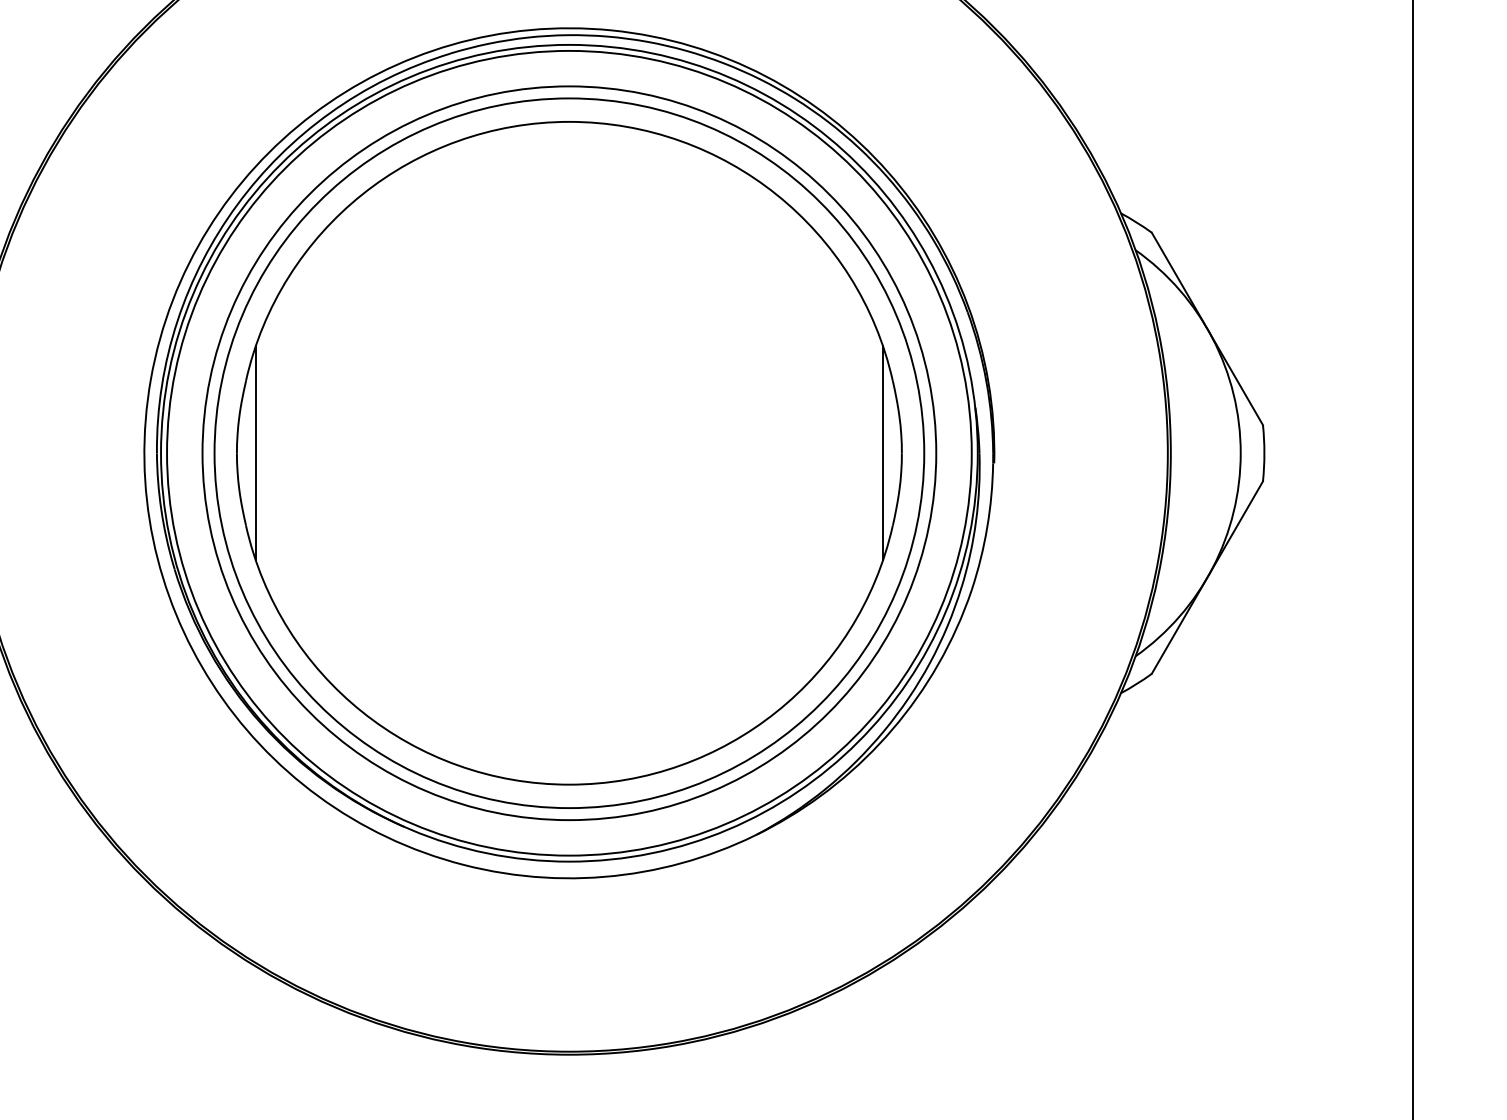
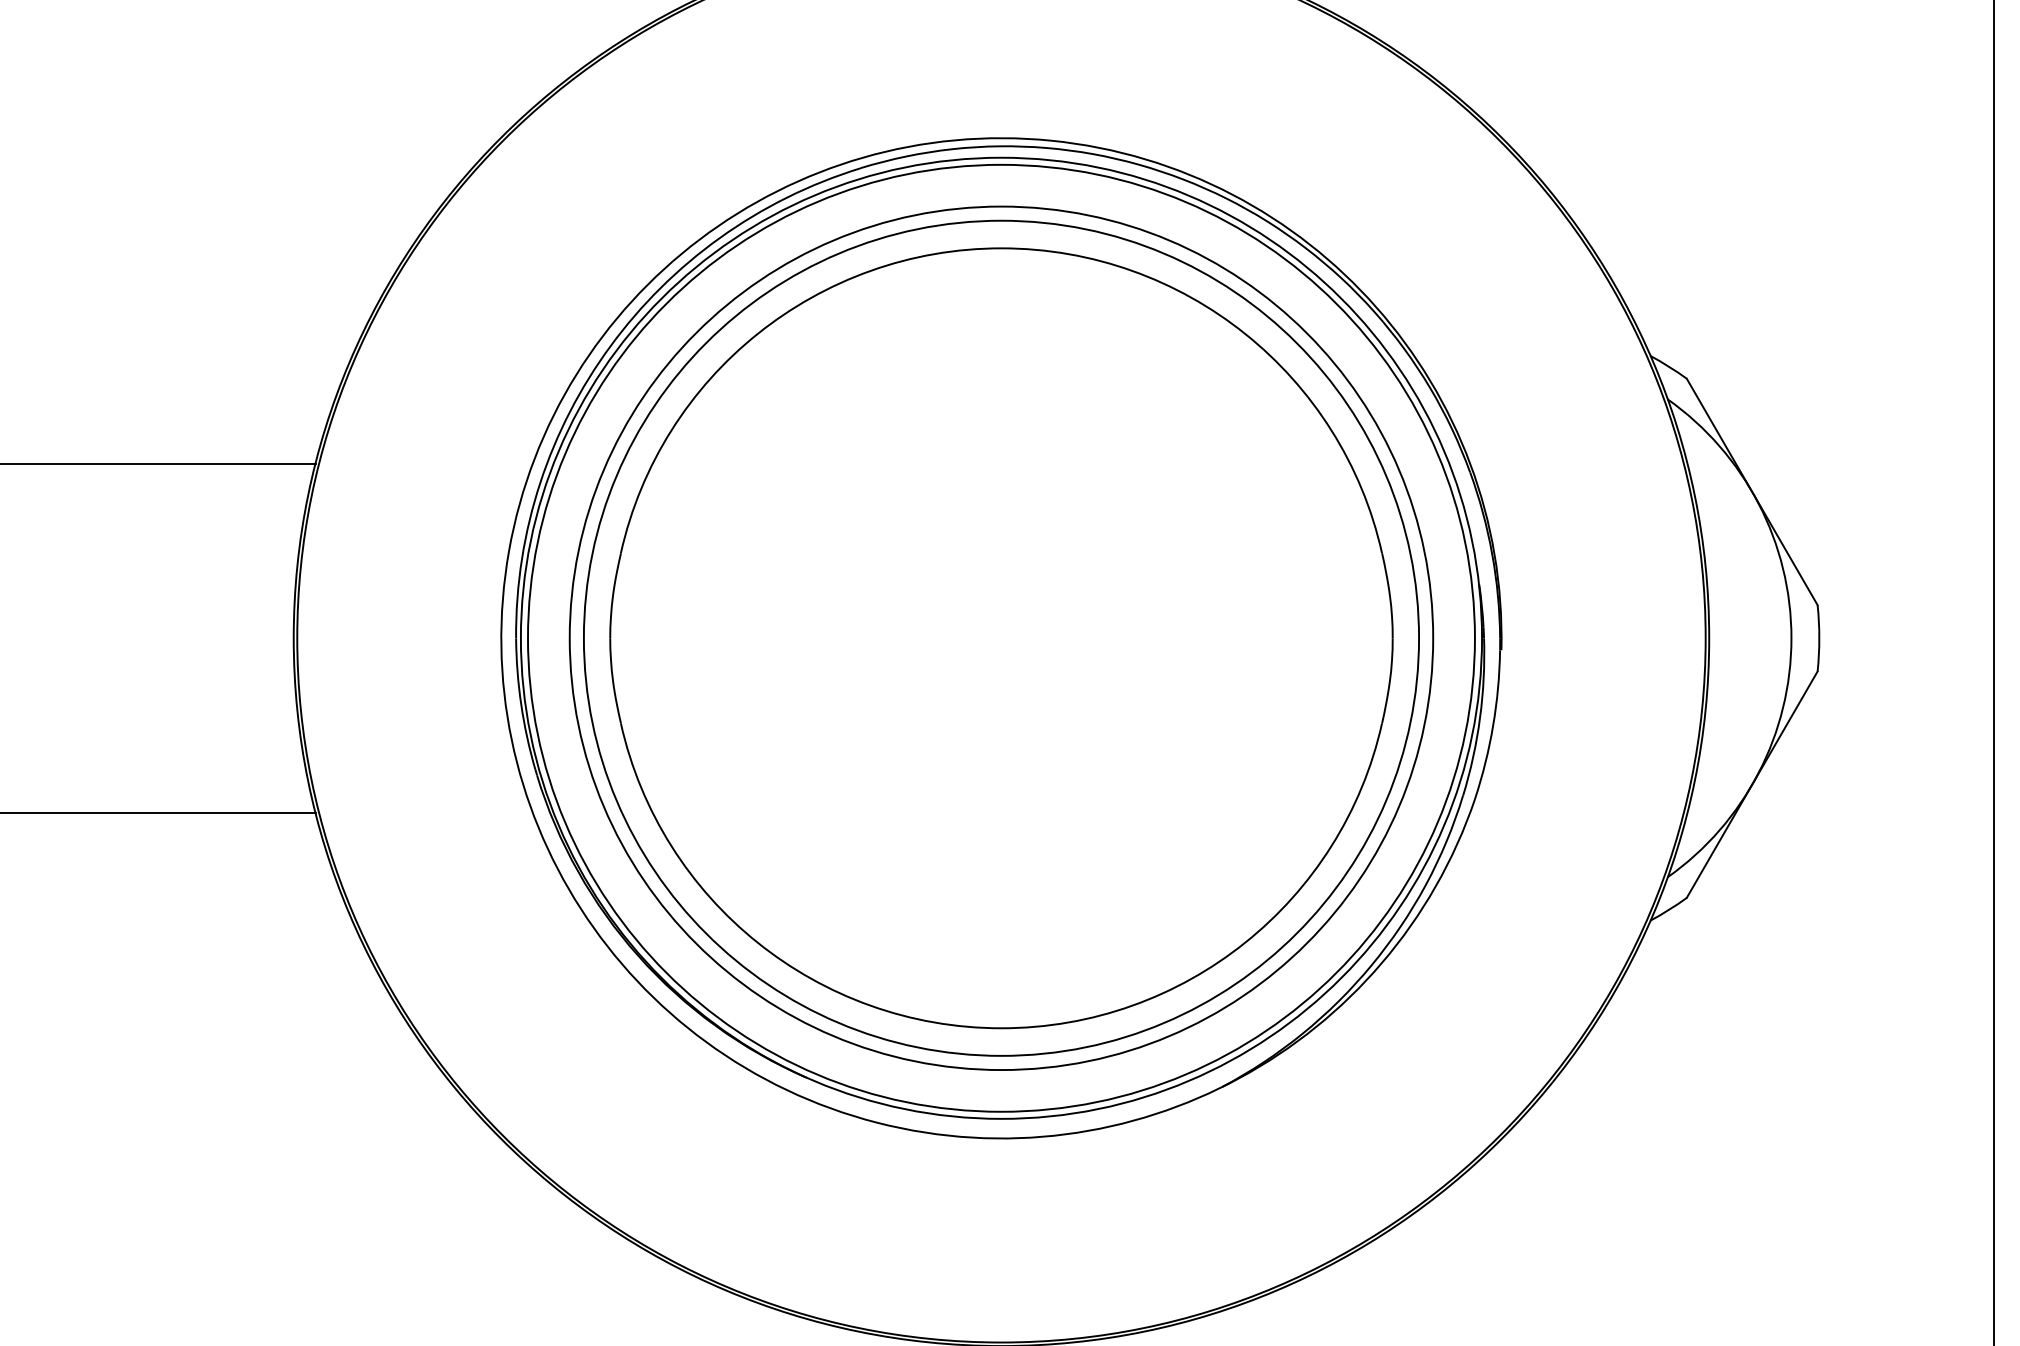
line: (255, 453) -> (632, 638), removed
line: (883, 453) -> (1370, 638), removed

